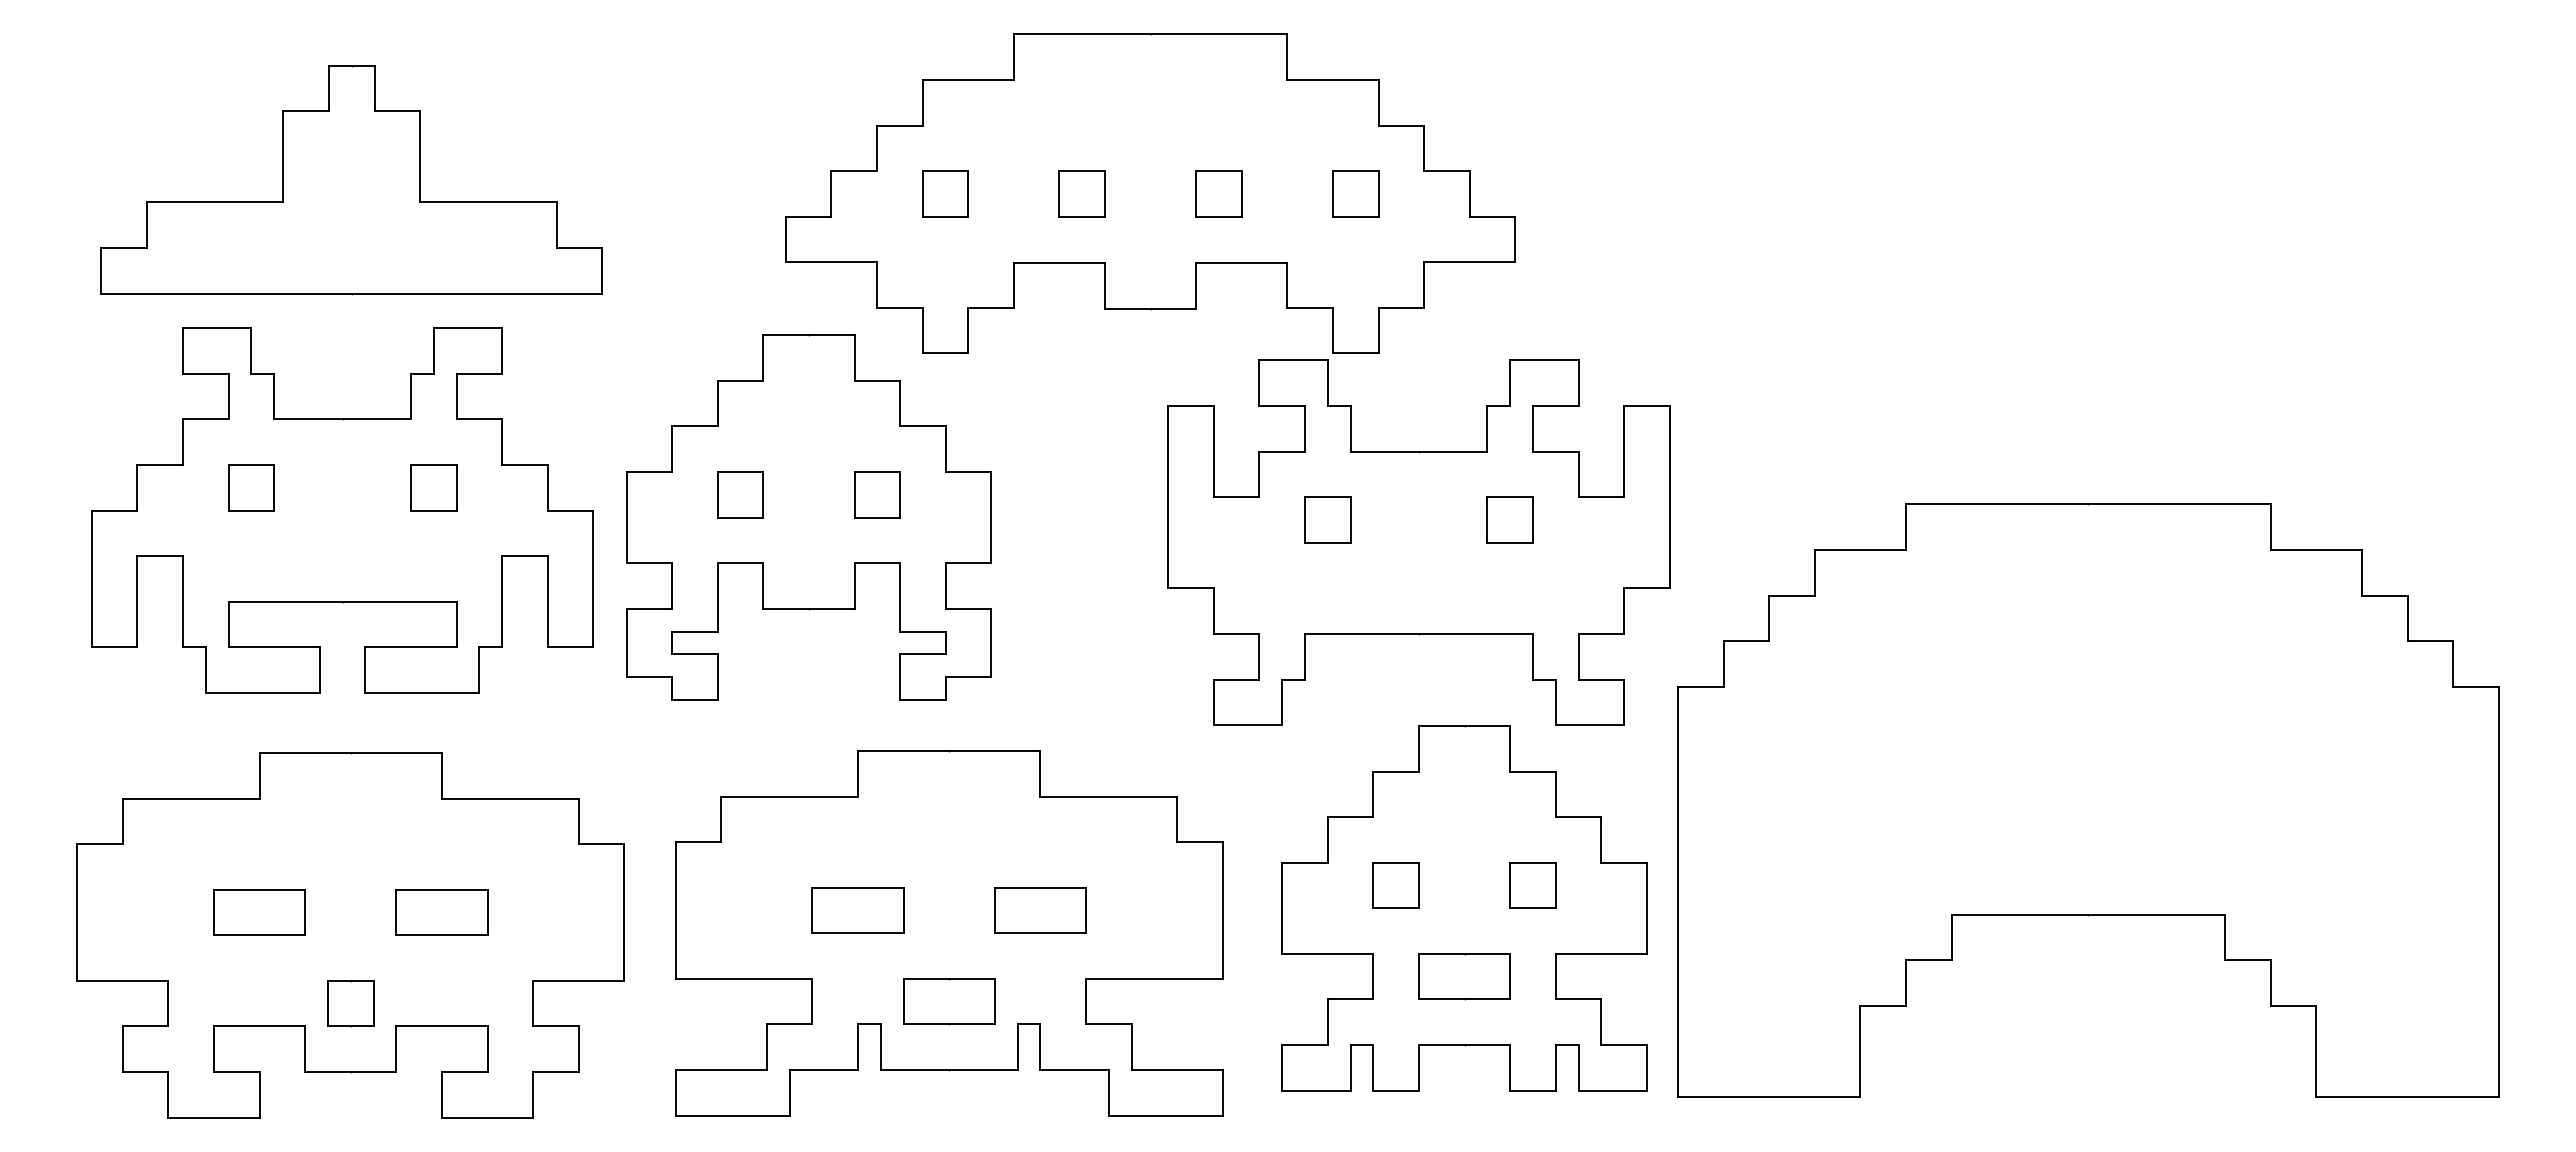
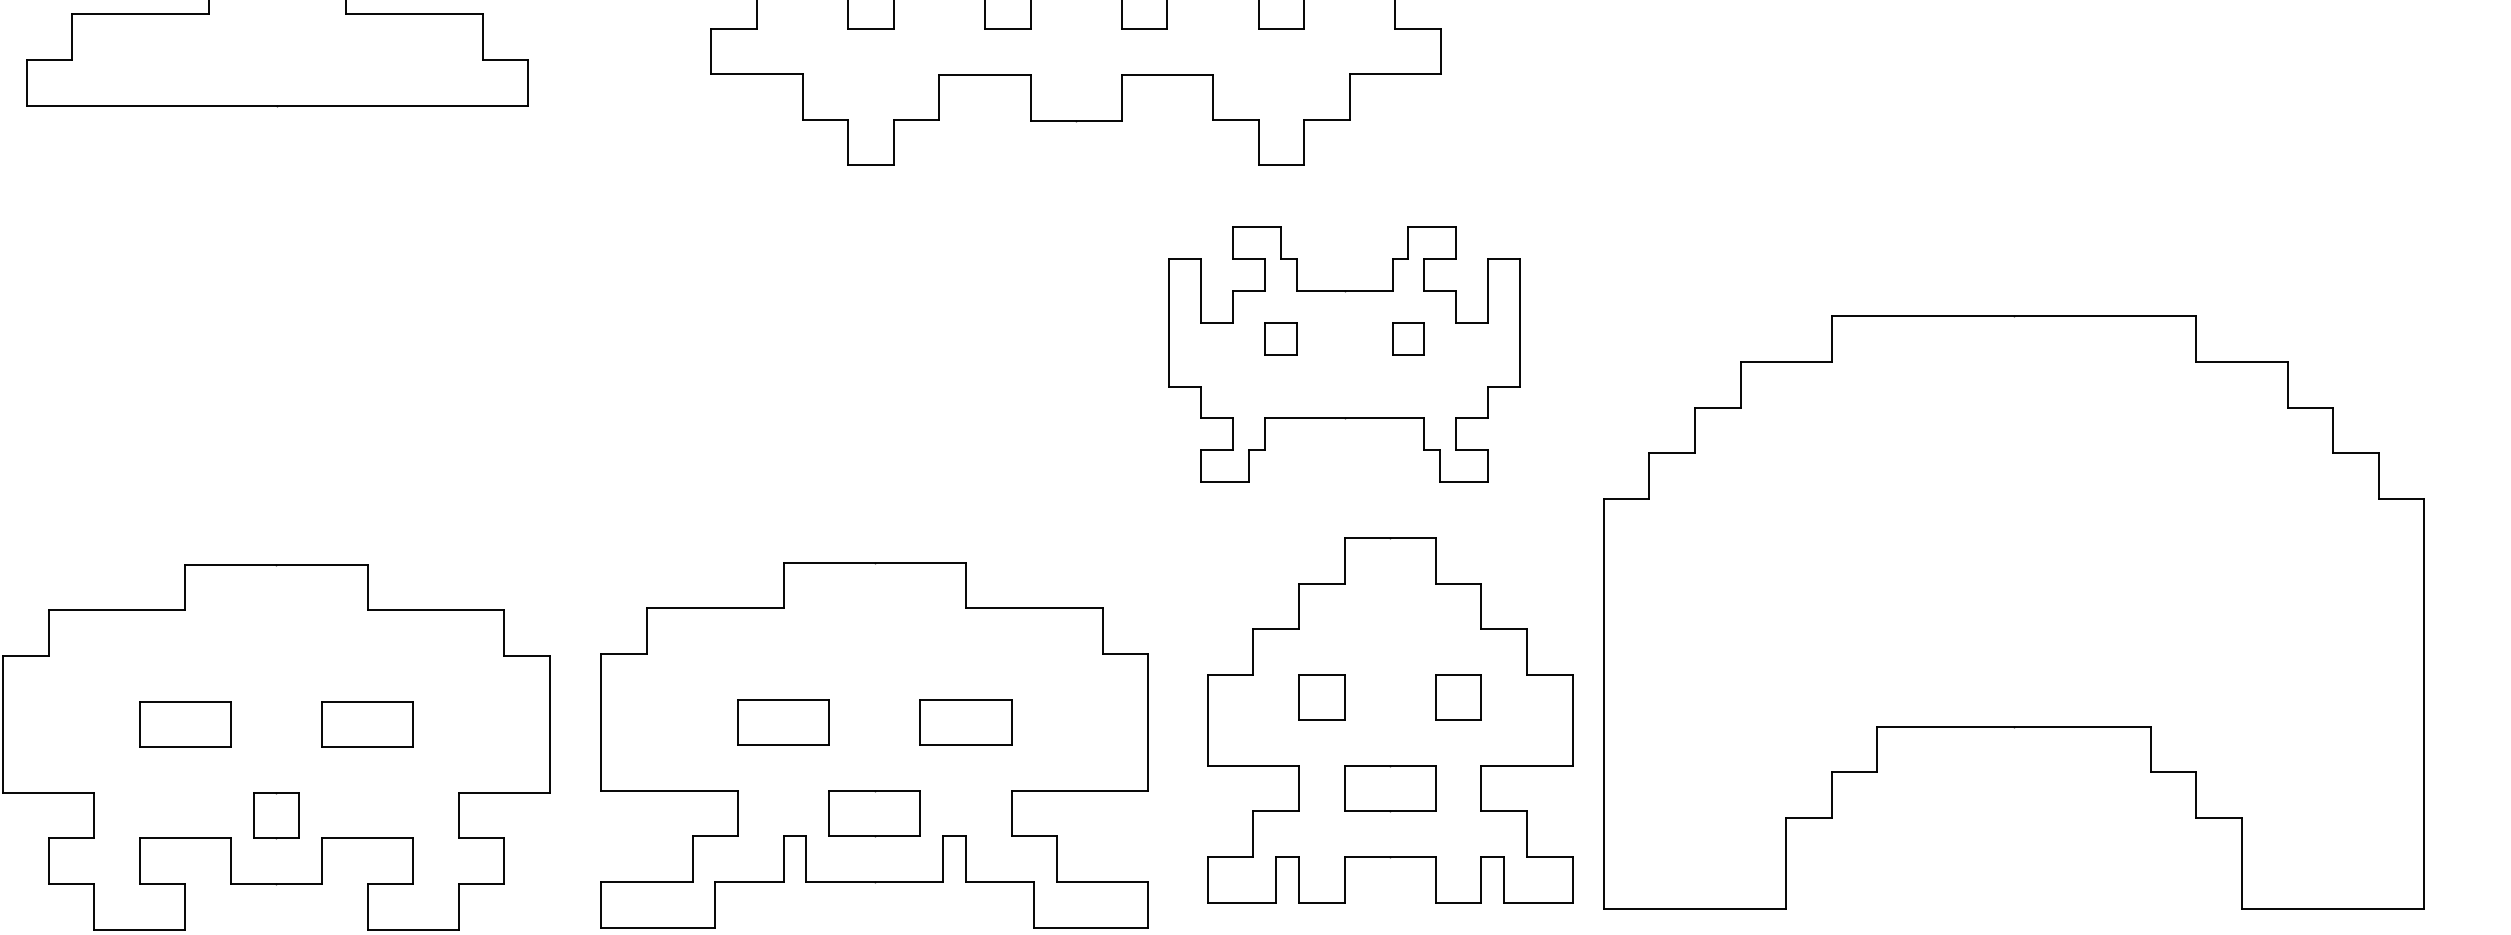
part: (342, 510) -> (268, 322), removed
part: (808, 517) -> (734, 329), removed
part: (1418, 542) -> (1344, 354), size x0.7

